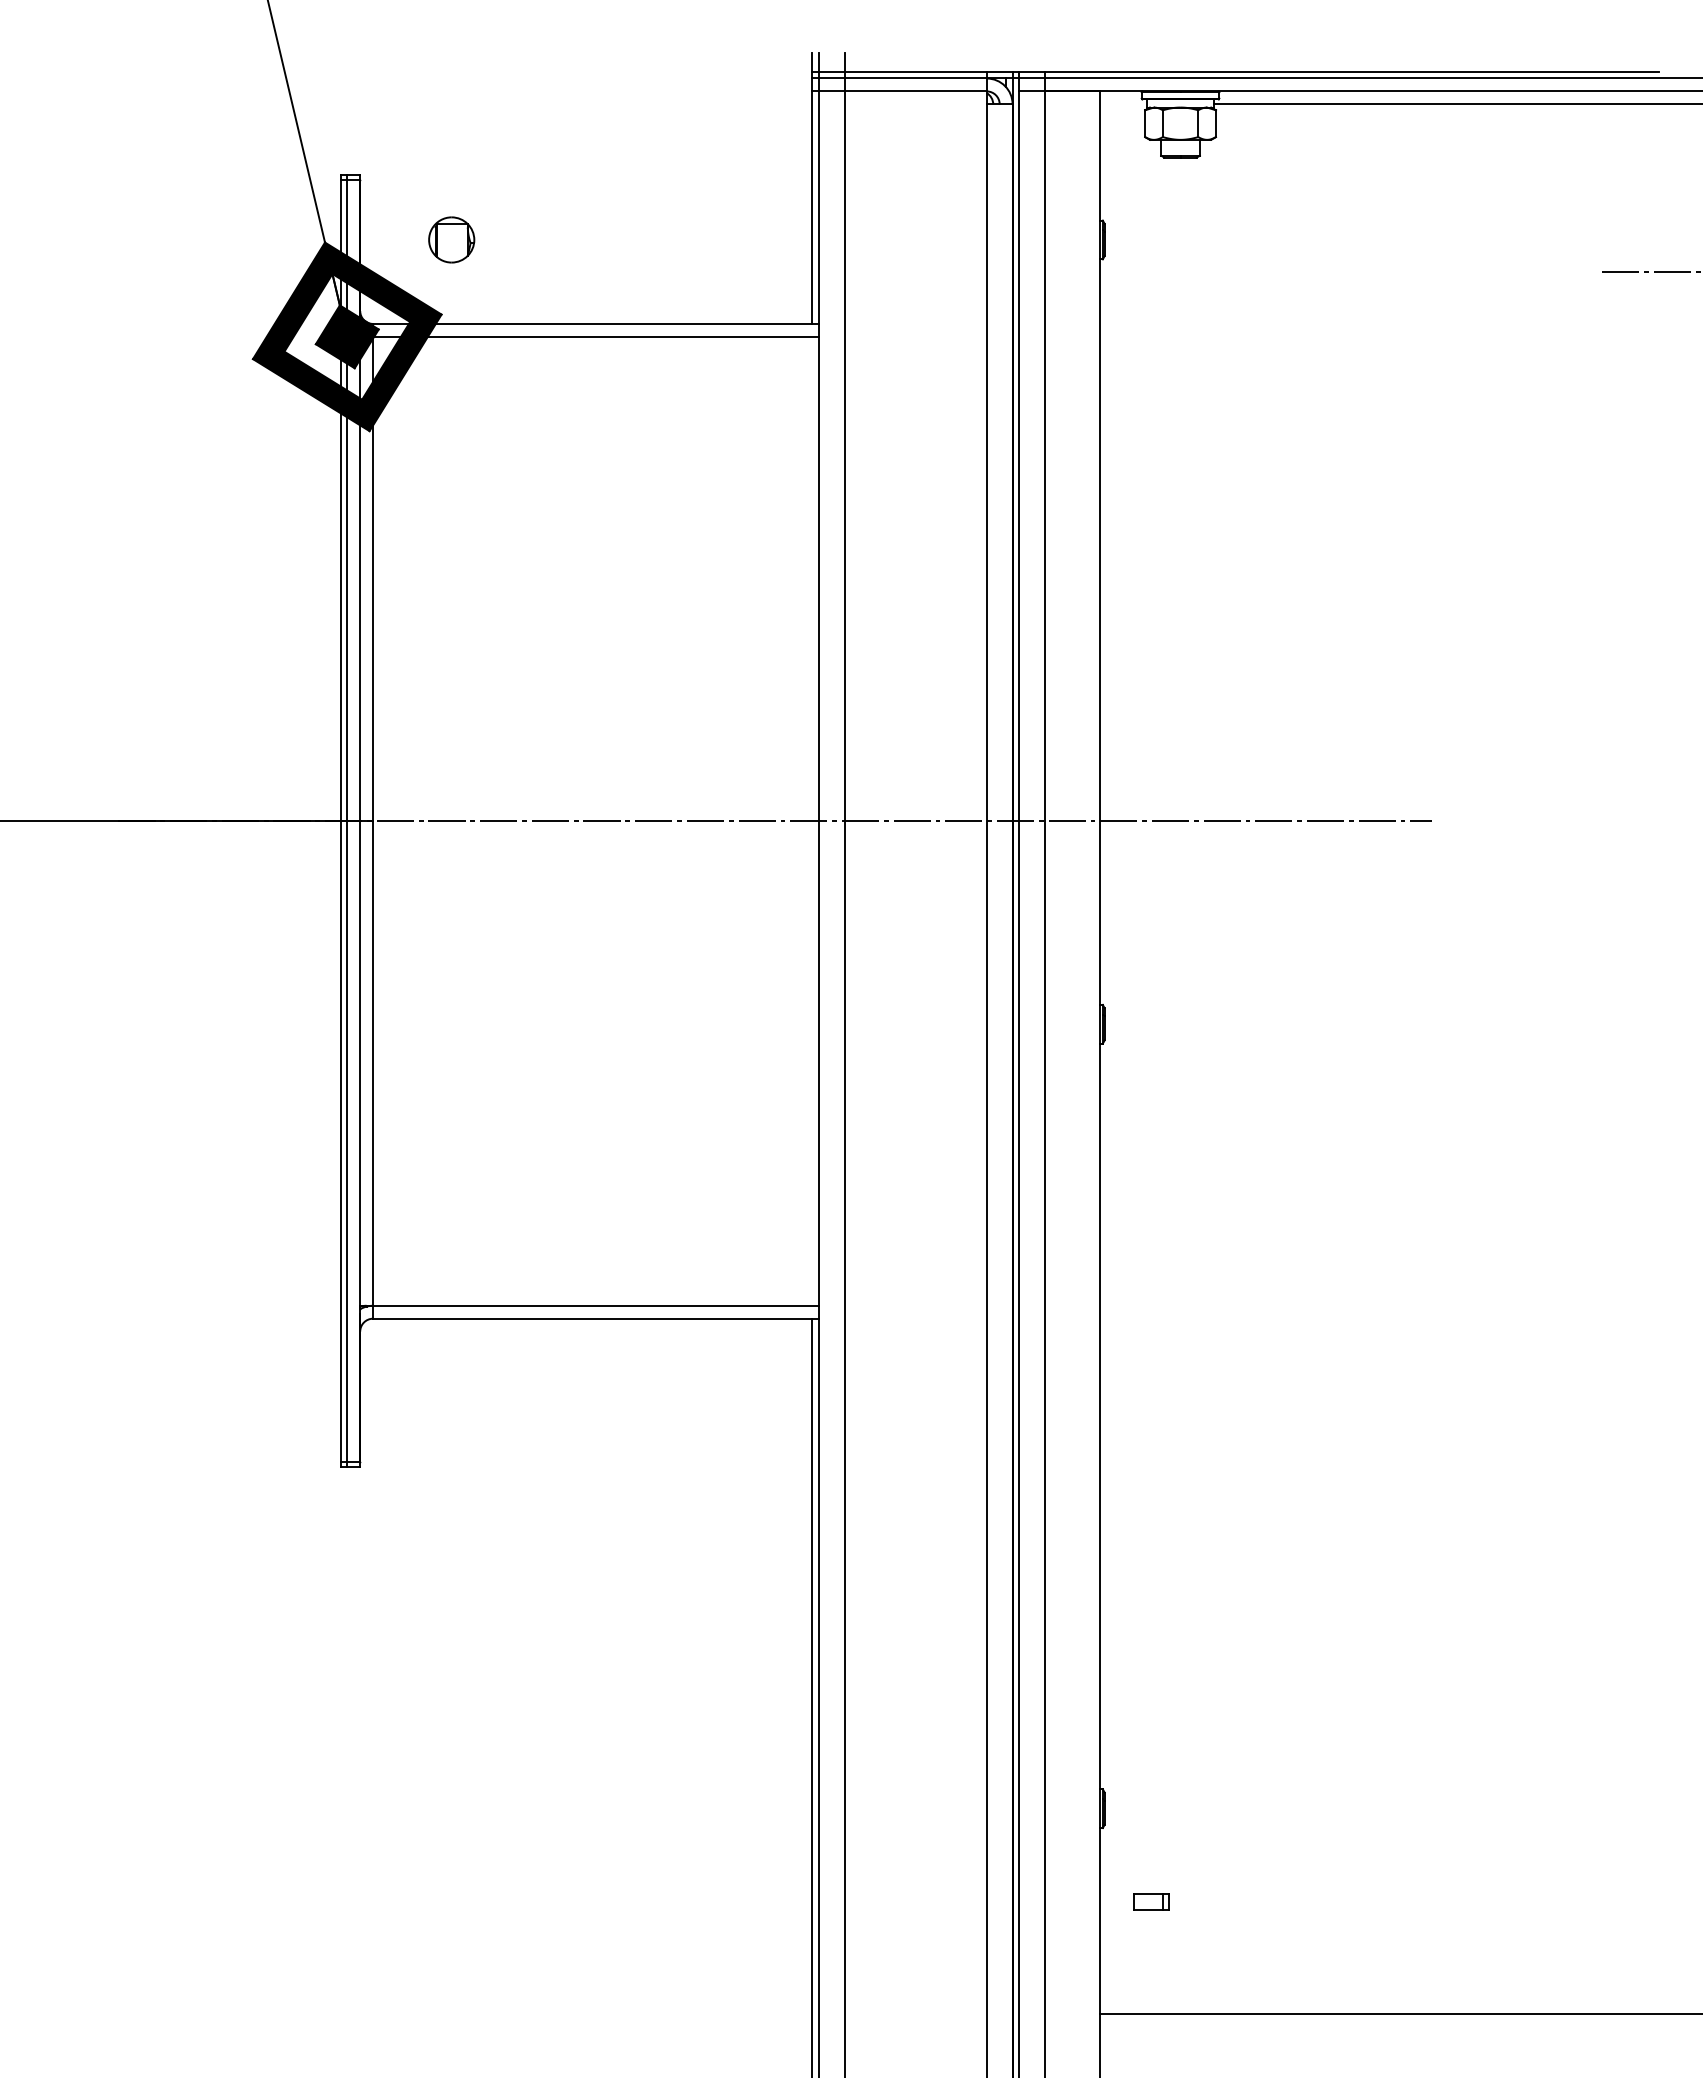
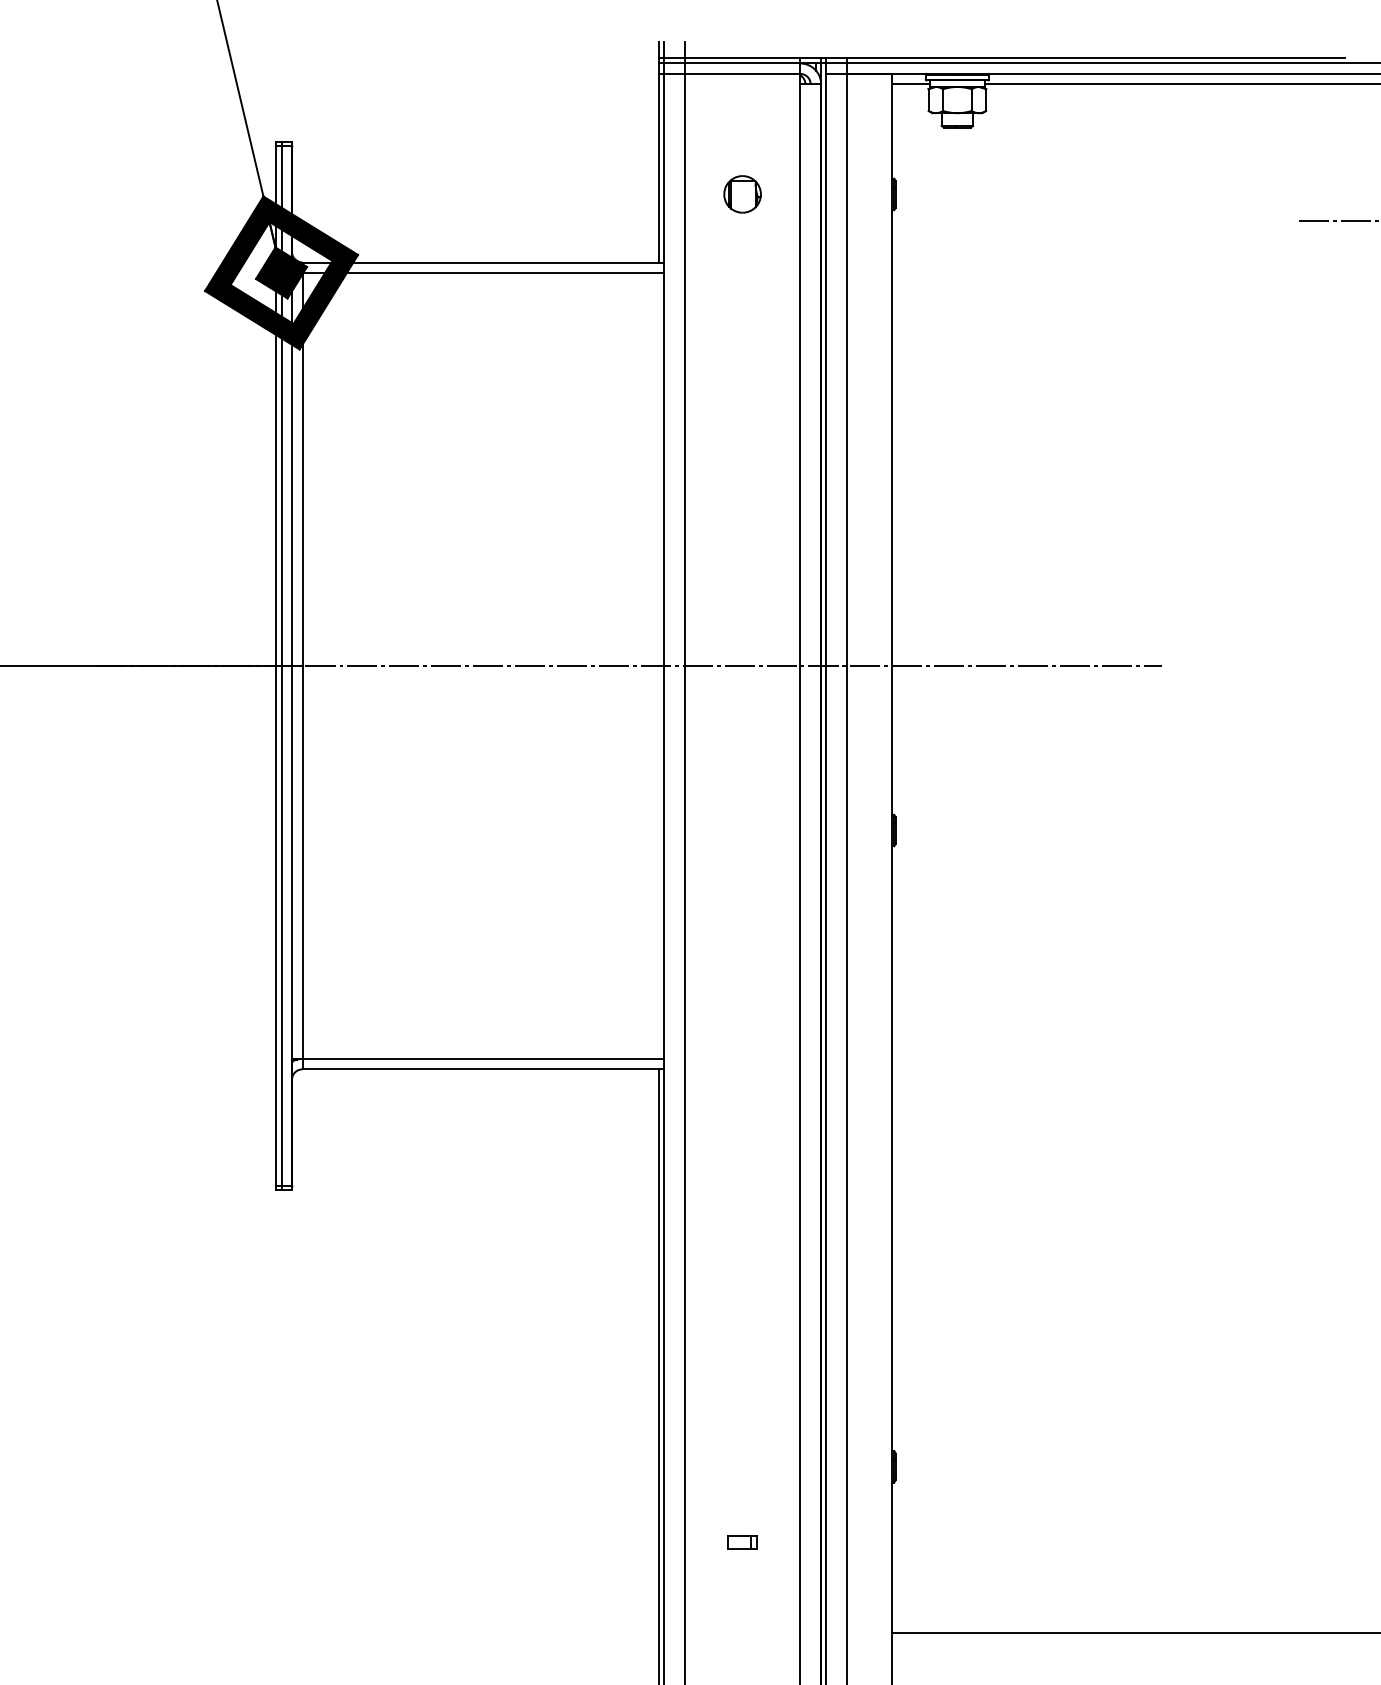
line: (1122, 104) -> (910, 84), added
part: (451, 239) -> (742, 194), moved
part: (1151, 1901) -> (742, 1542), moved

